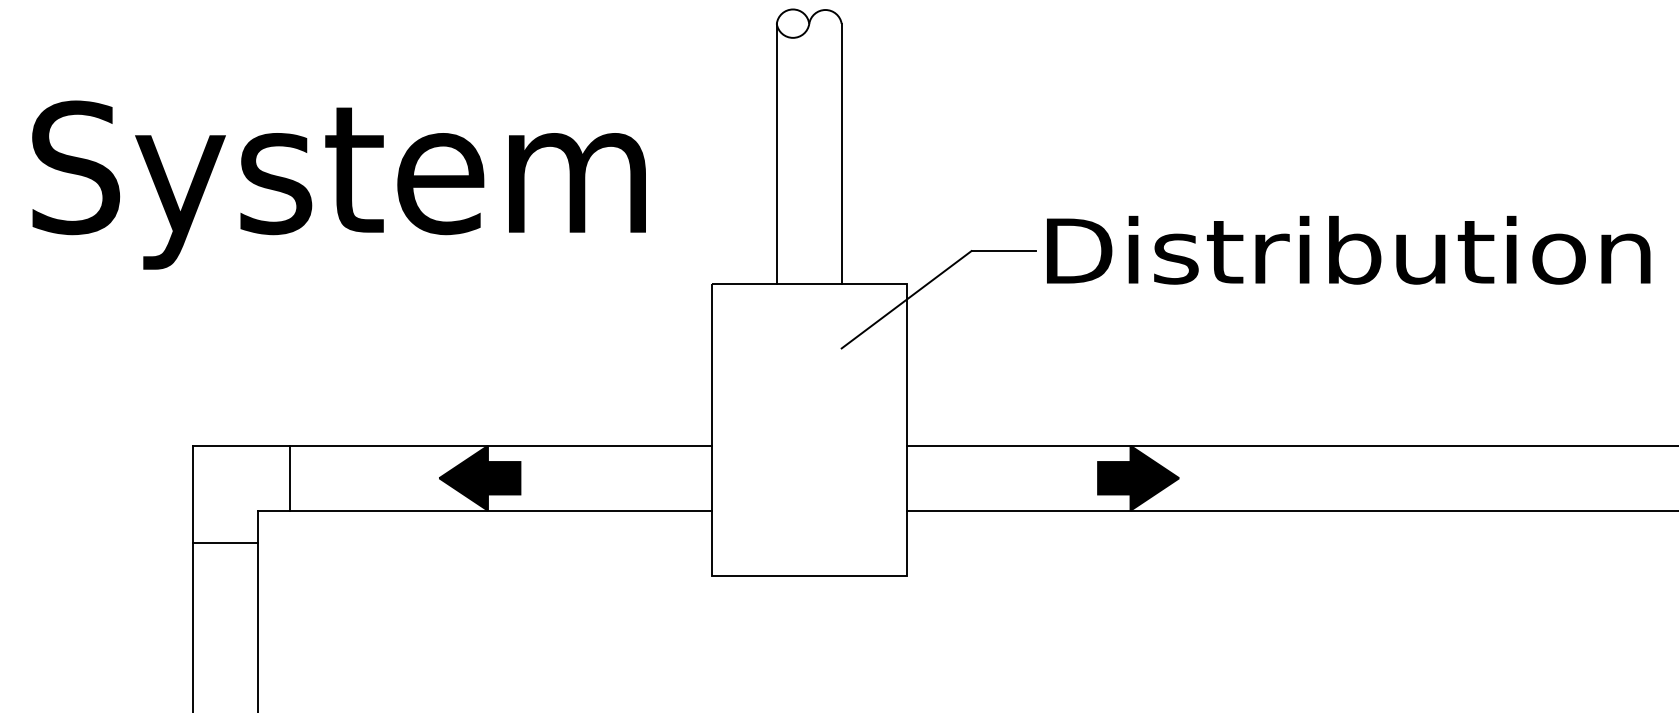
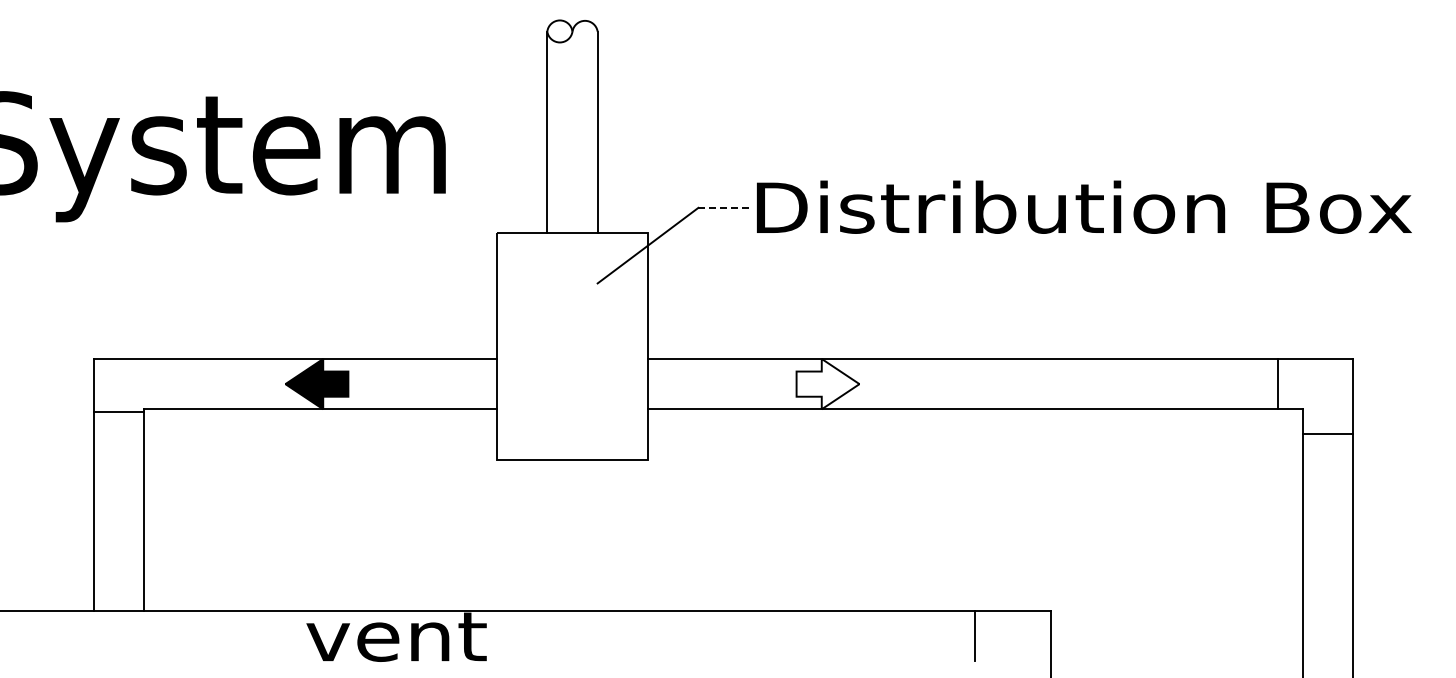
line: (1005, 250) -> (724, 207), solid -> dashed
line: (289, 477) -> (169, 383), removed
fill: (1137, 477) -> (827, 383), removed
line: (225, 543) -> (119, 412), moved

